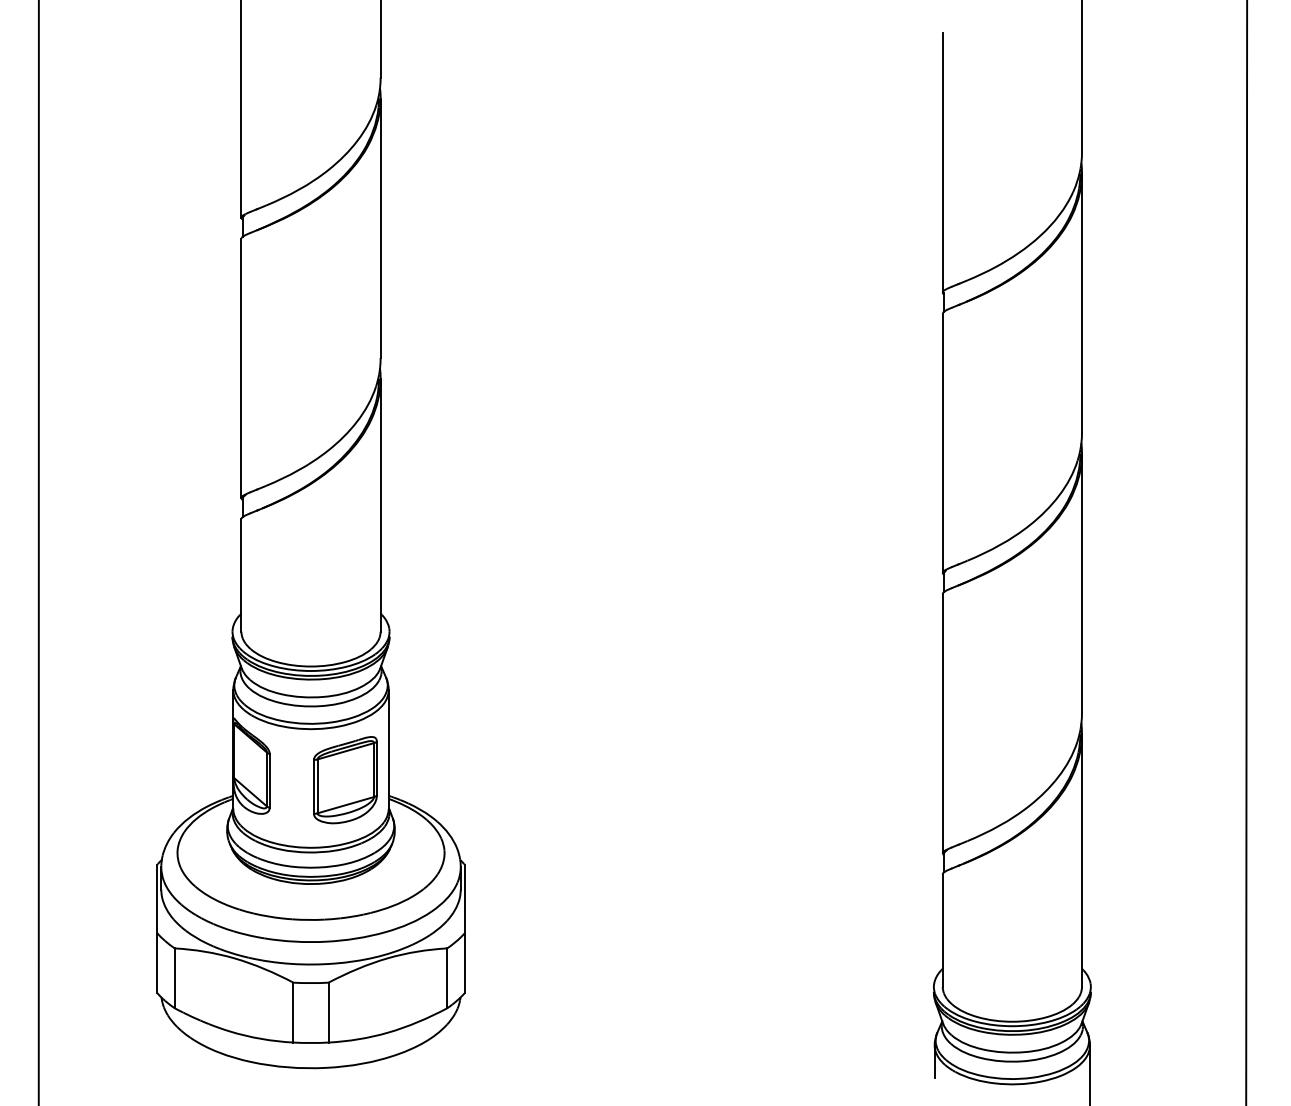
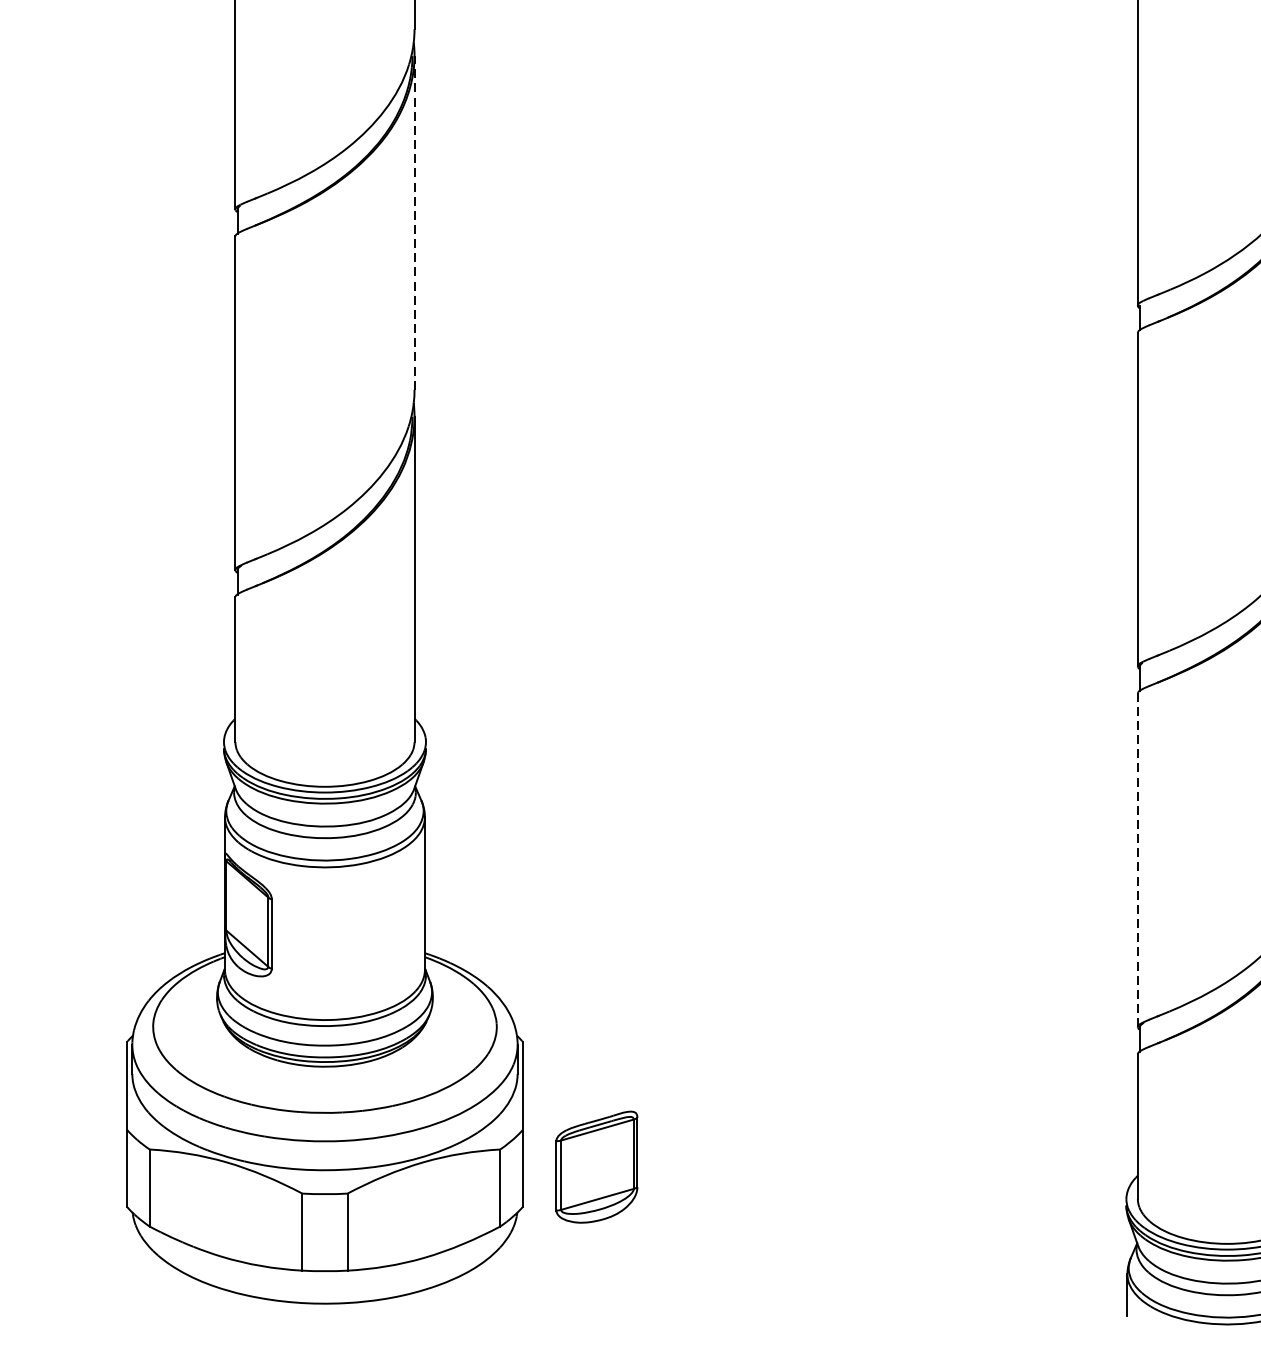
line: (380, 228) -> (414, 223), solid -> dashed
line: (942, 723) -> (1137, 860), solid -> dashed
part: (345, 780) -> (597, 1167), moved

